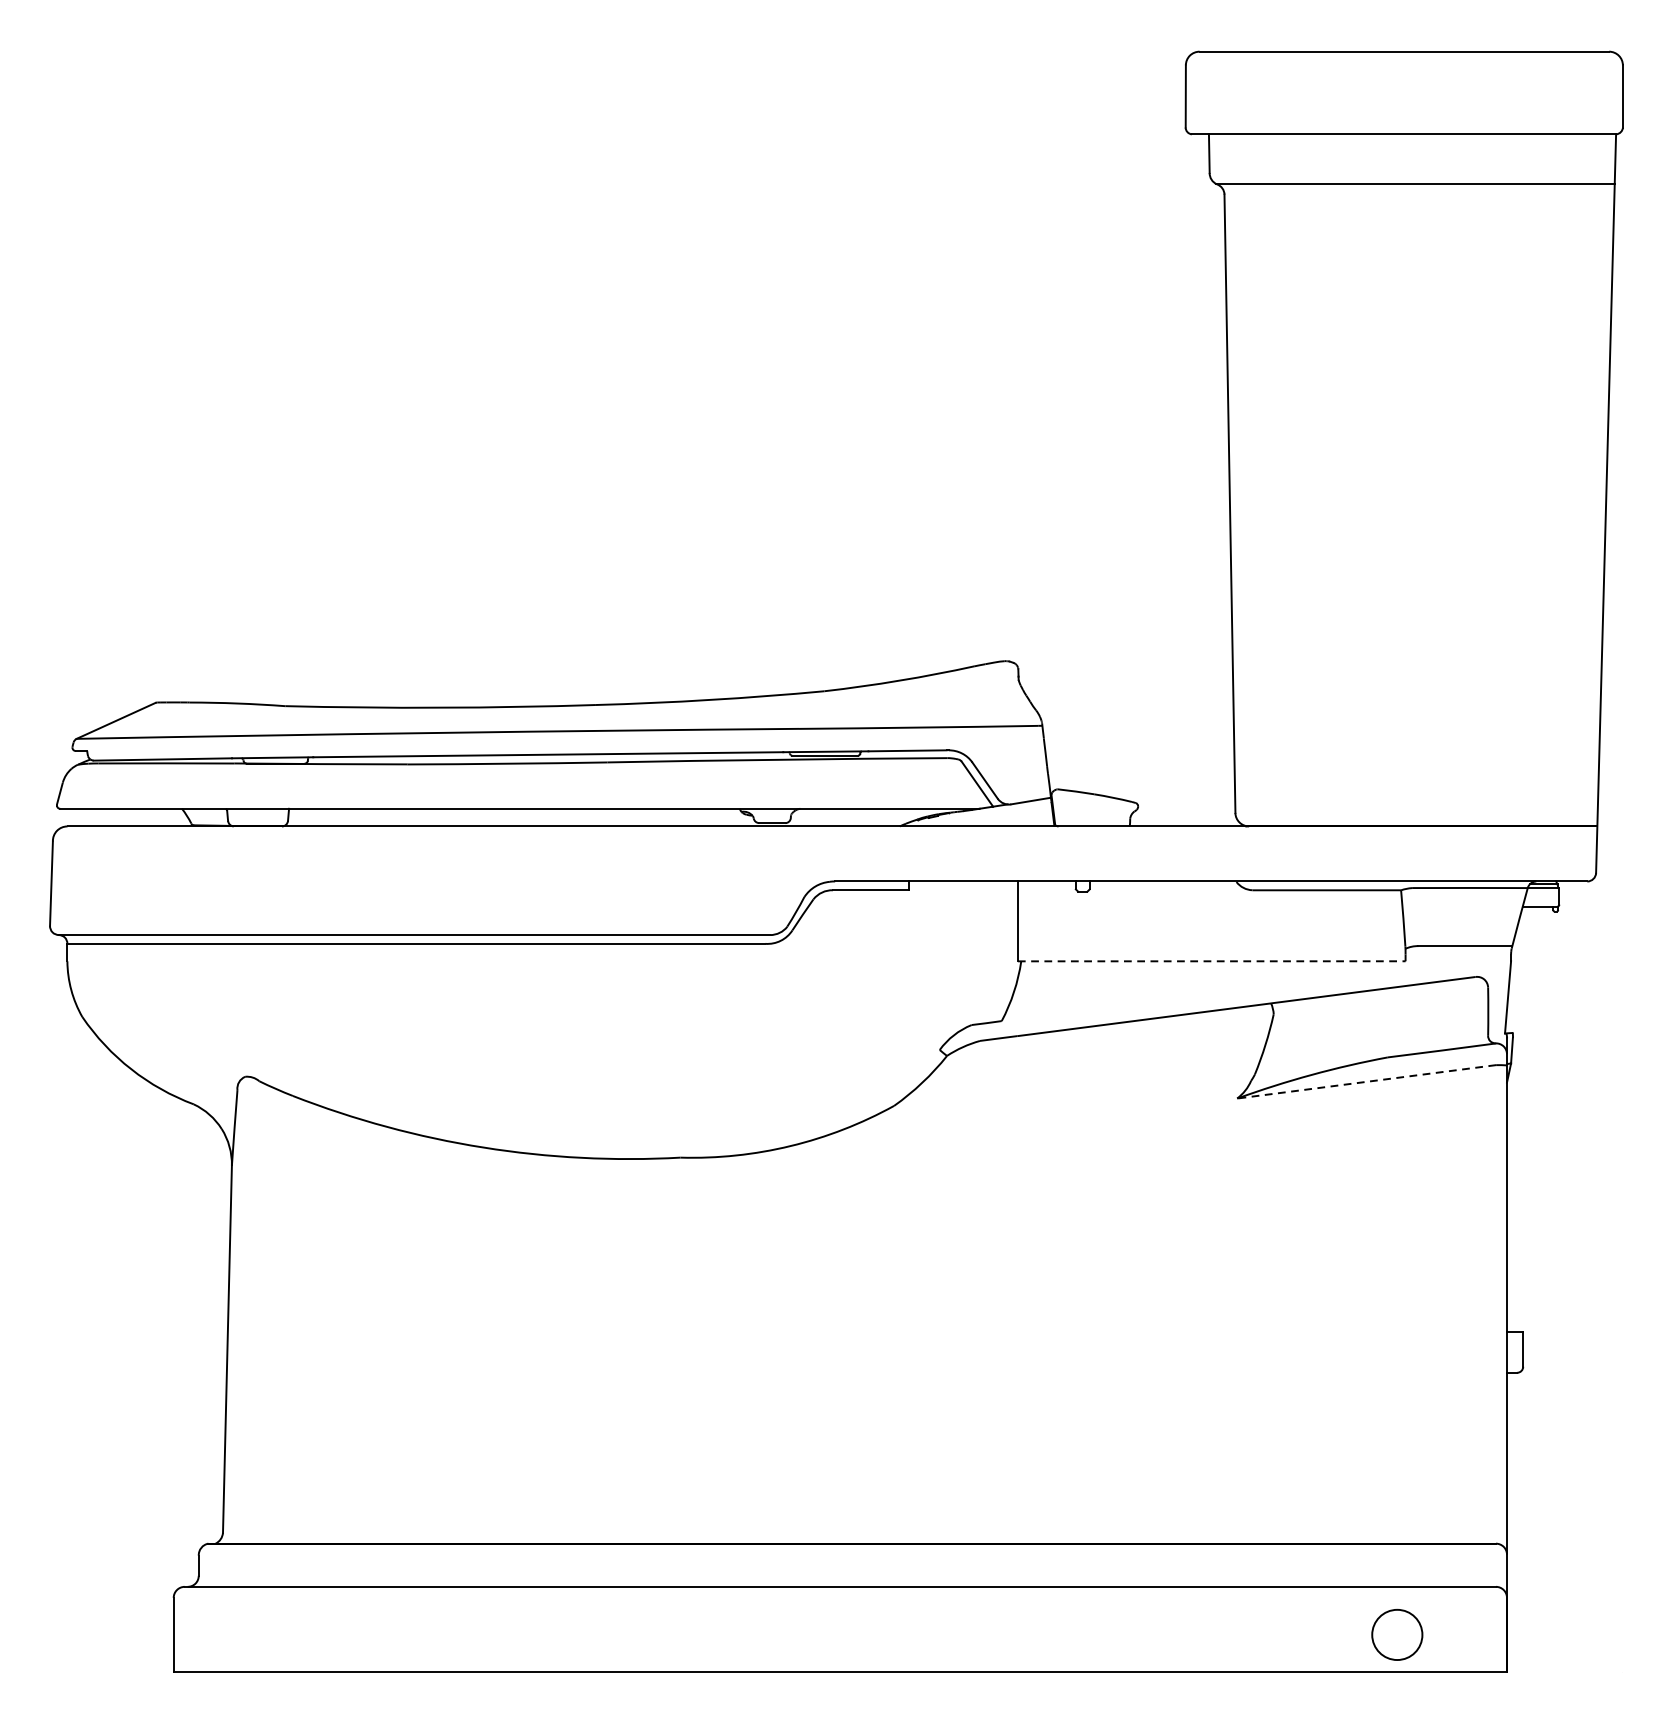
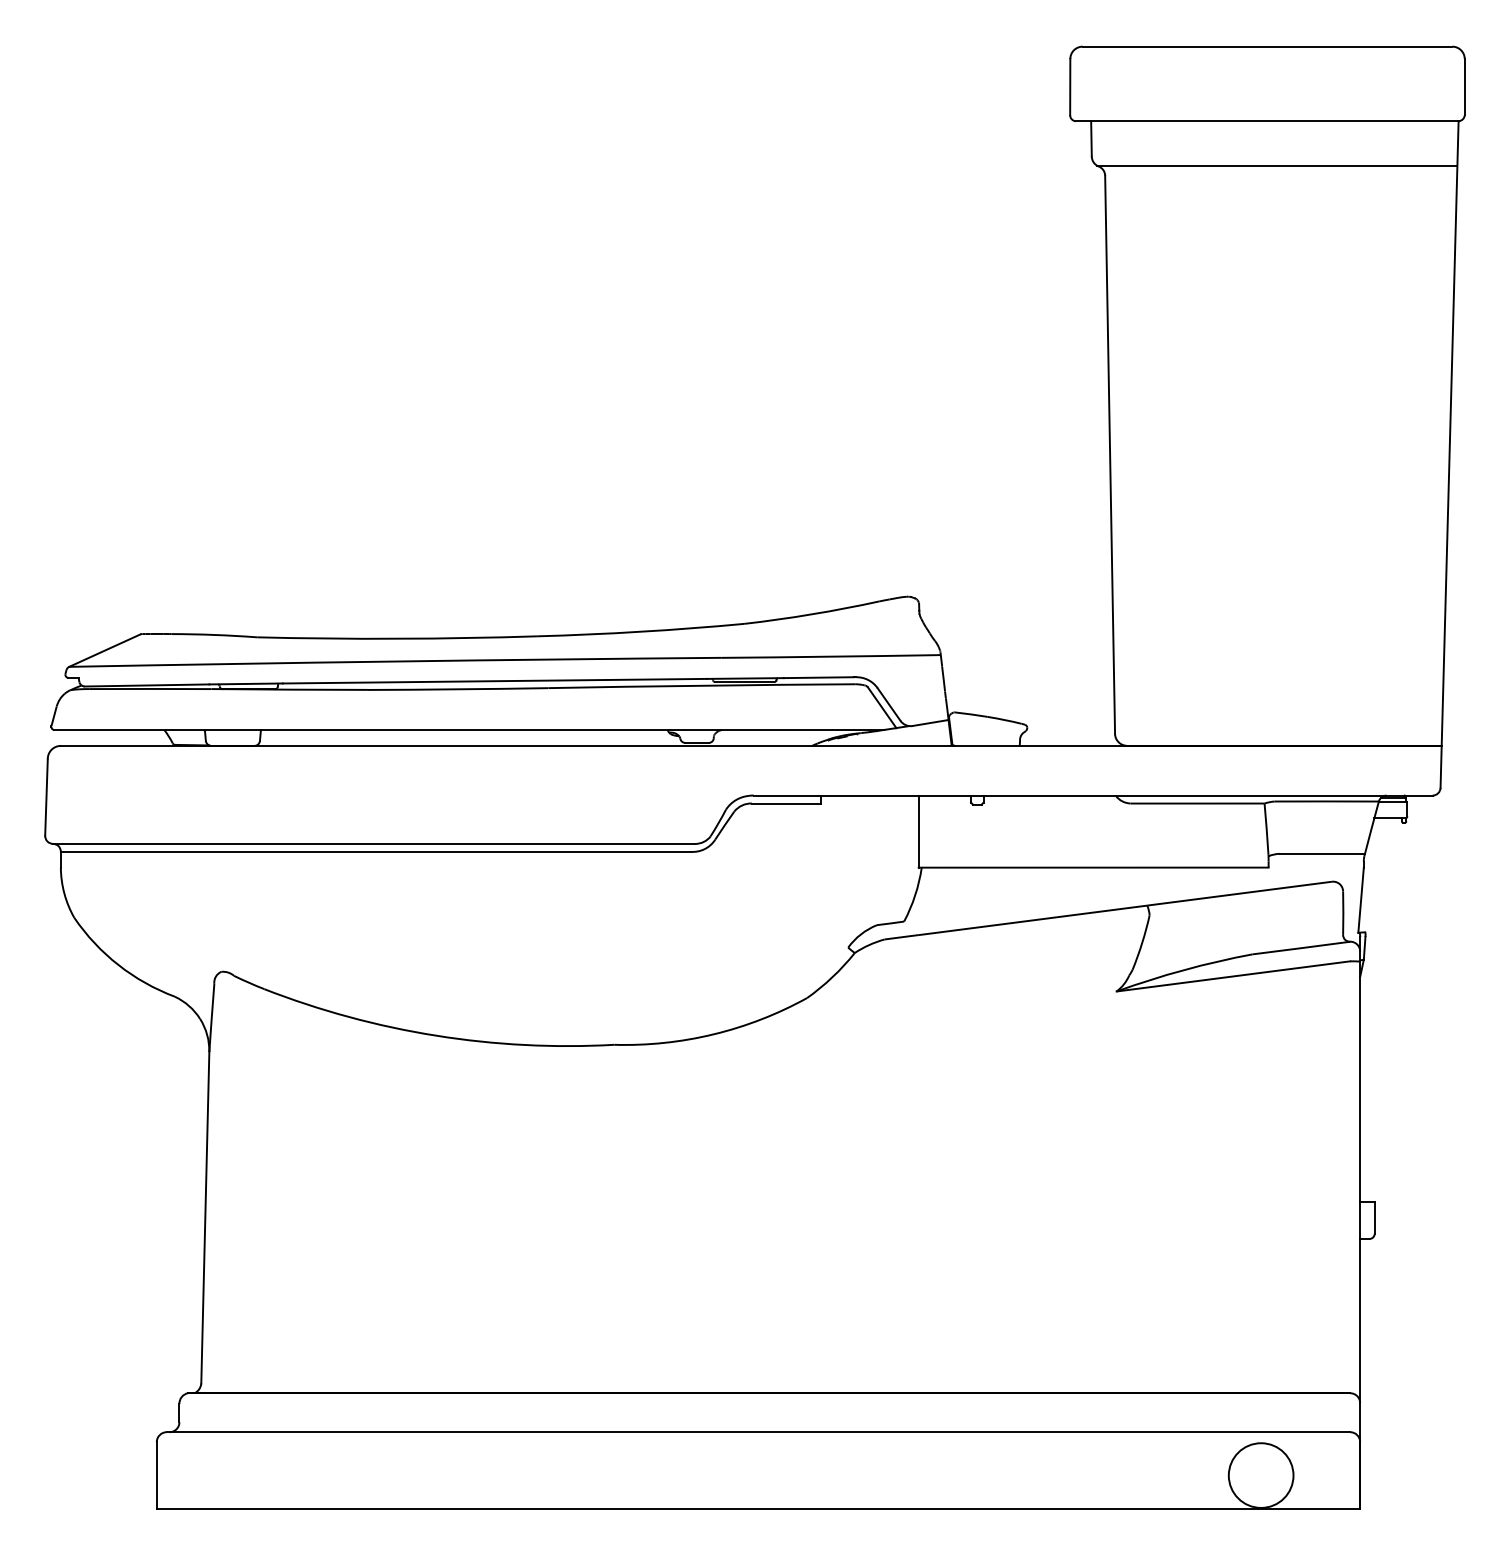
line: (1211, 961) -> (1093, 867), dashed -> solid
line: (1366, 1081) -> (1233, 976), dashed -> solid
circle: (1396, 1634) -> (1260, 1475), size x1.43

